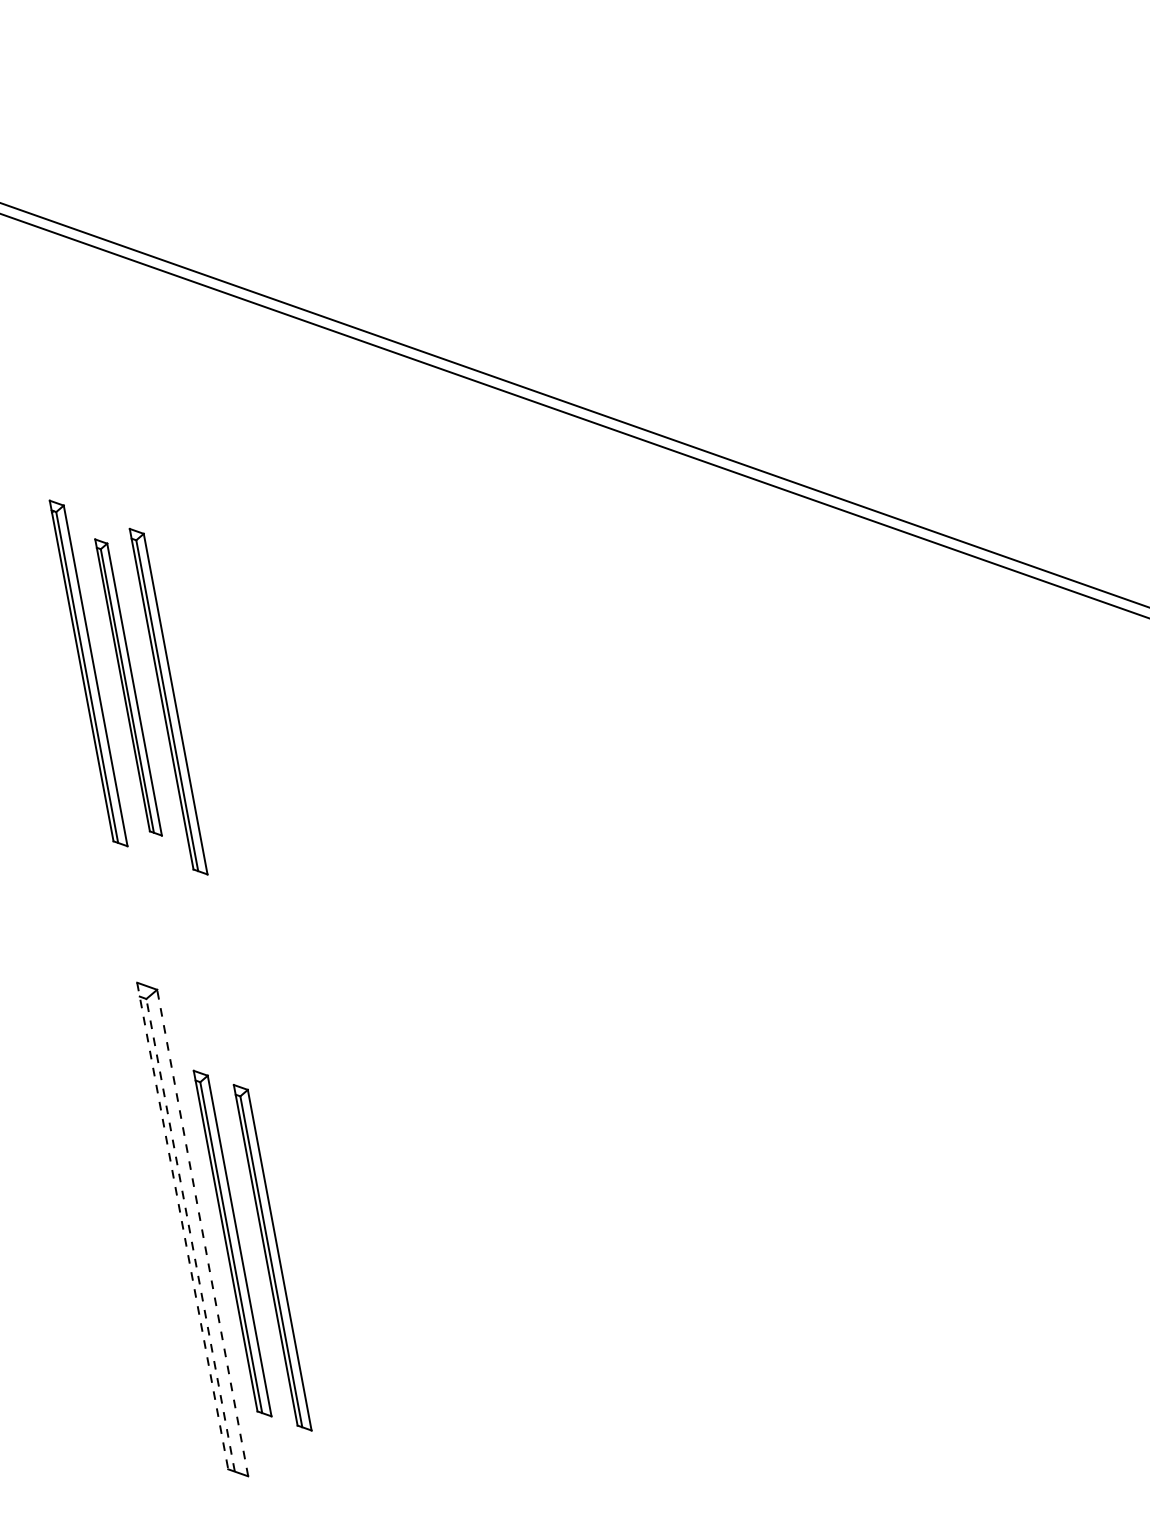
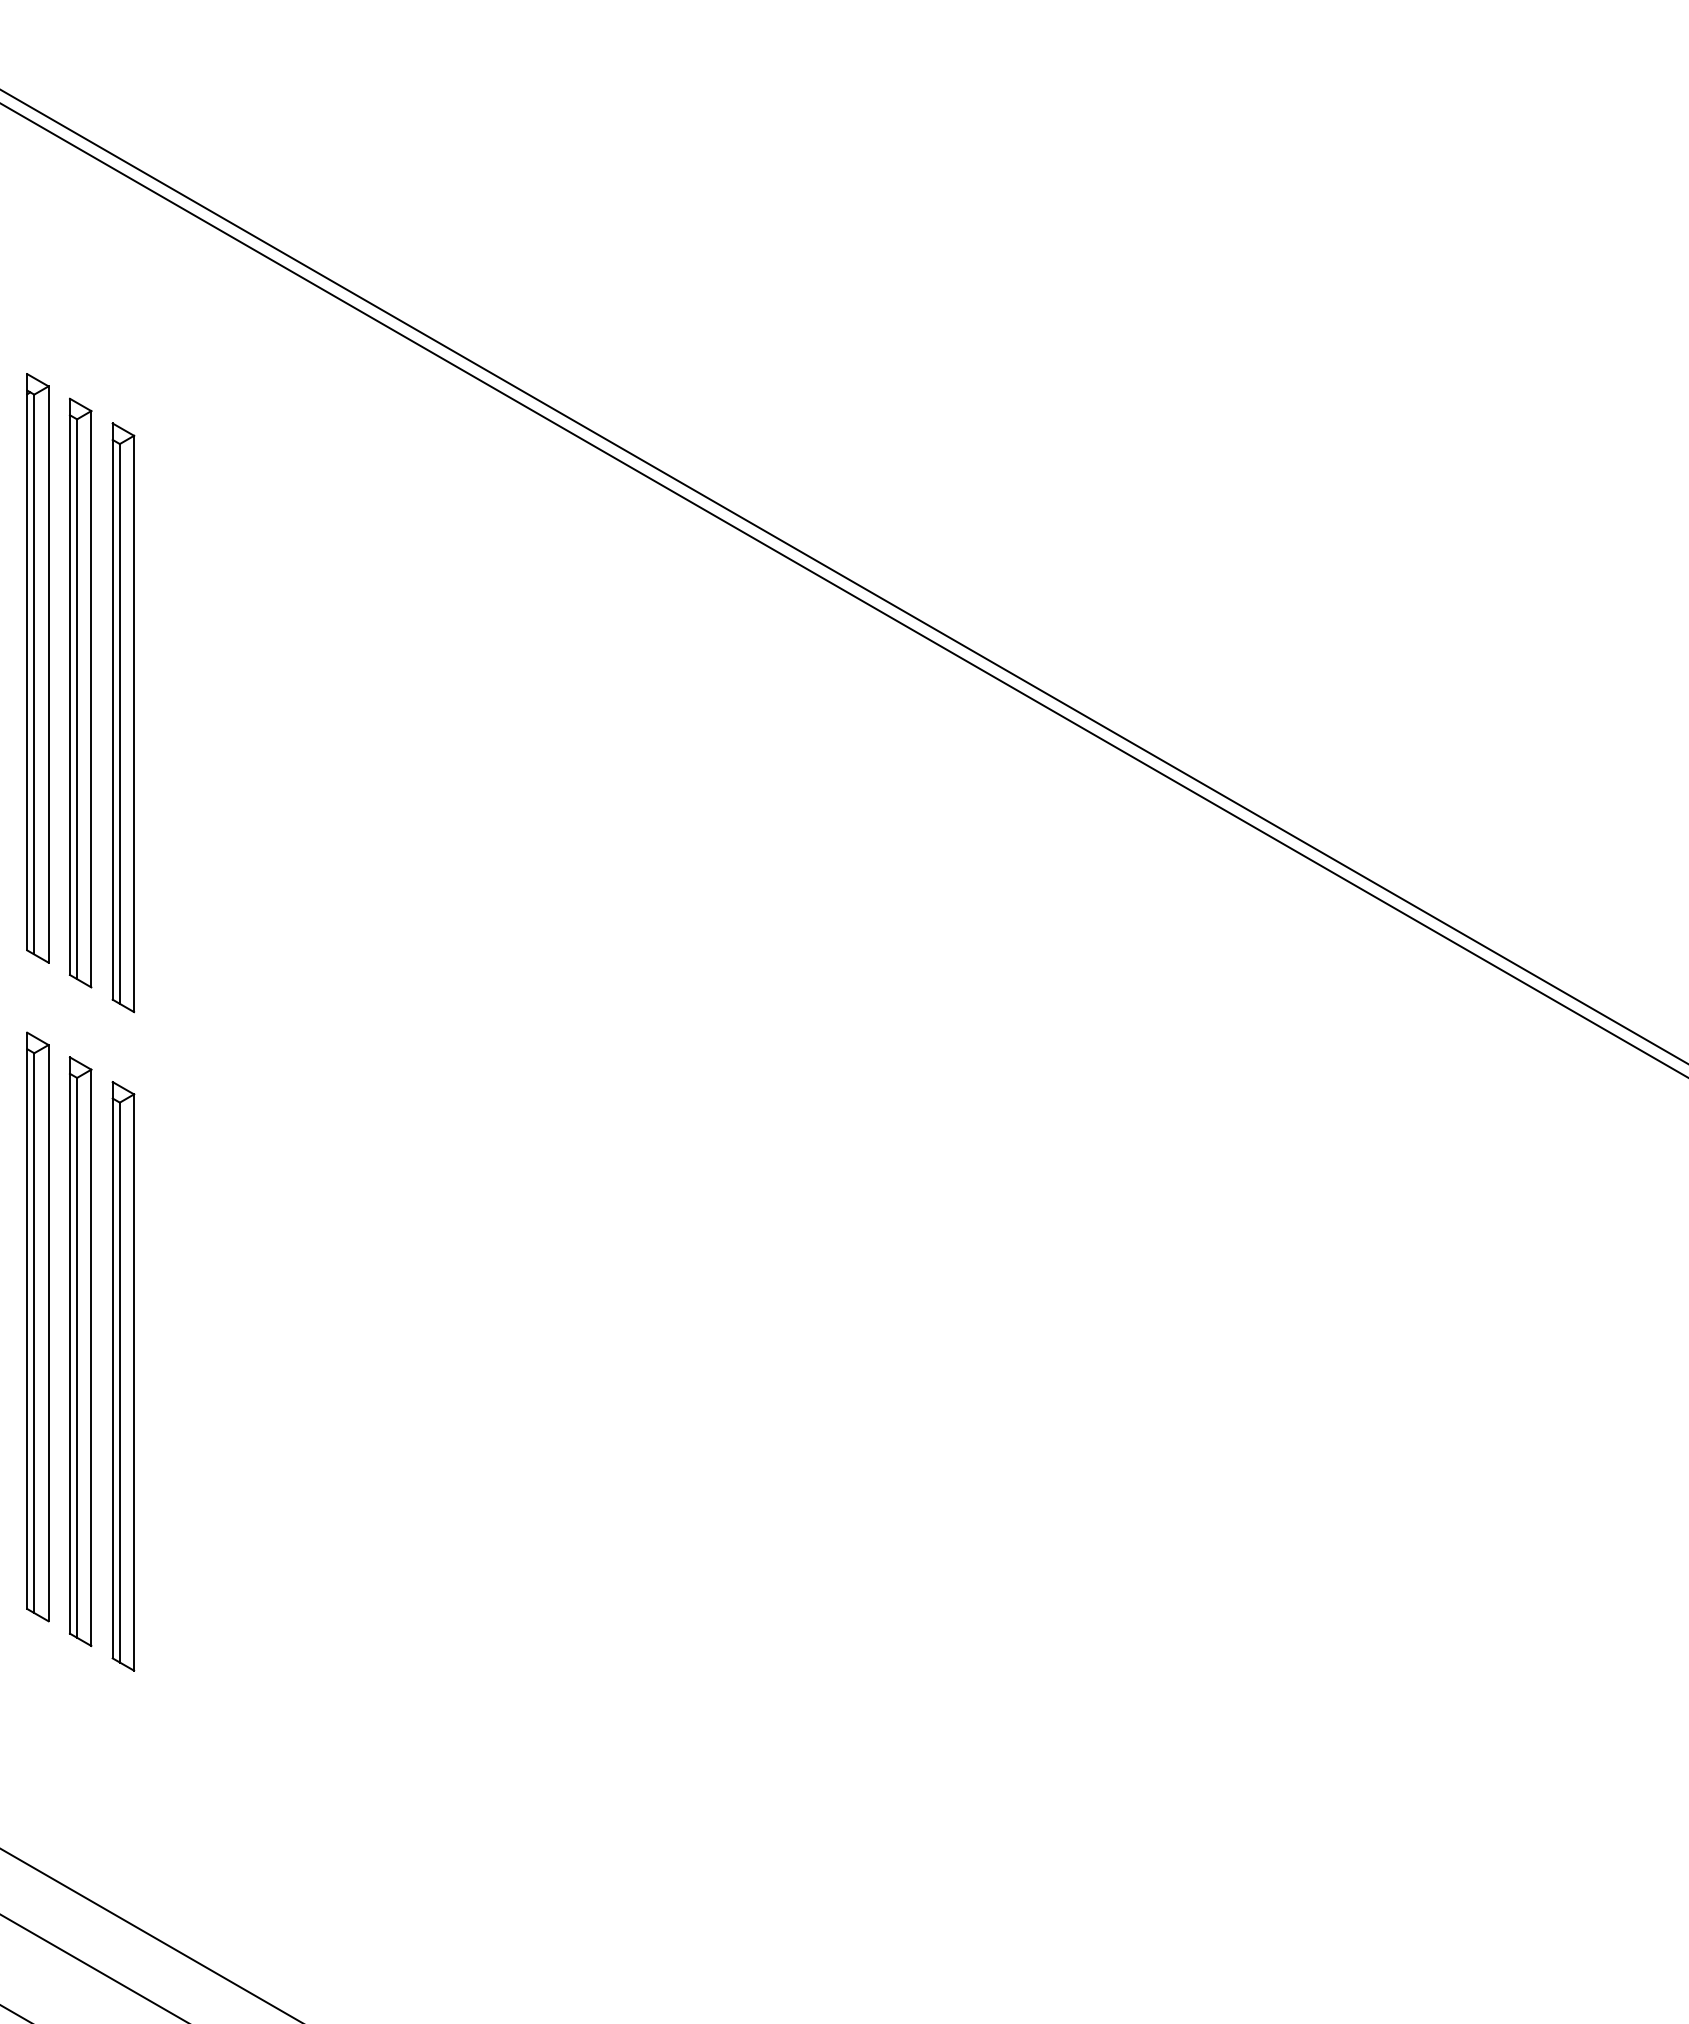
part: (88, 673) -> (37, 668), size x1.43
part: (128, 687) -> (80, 692), size x1.67
part: (168, 701) -> (123, 717), size x1.43
line: (183, 1226) -> (27, 1321), dashed -> solid
line: (202, 1232) -> (48, 1332), dashed -> solid
line: (190, 1235) -> (34, 1333), dashed -> solid
part: (232, 1243) -> (80, 1351), size x1.43
part: (272, 1257) -> (123, 1376), size x1.43

